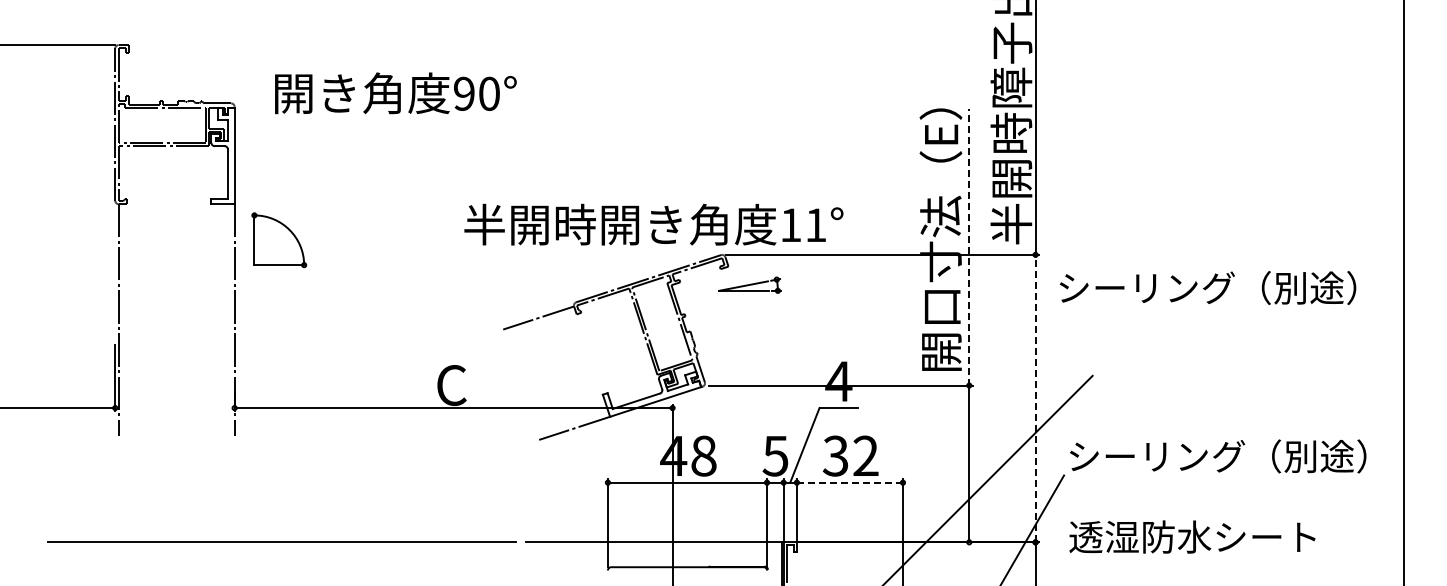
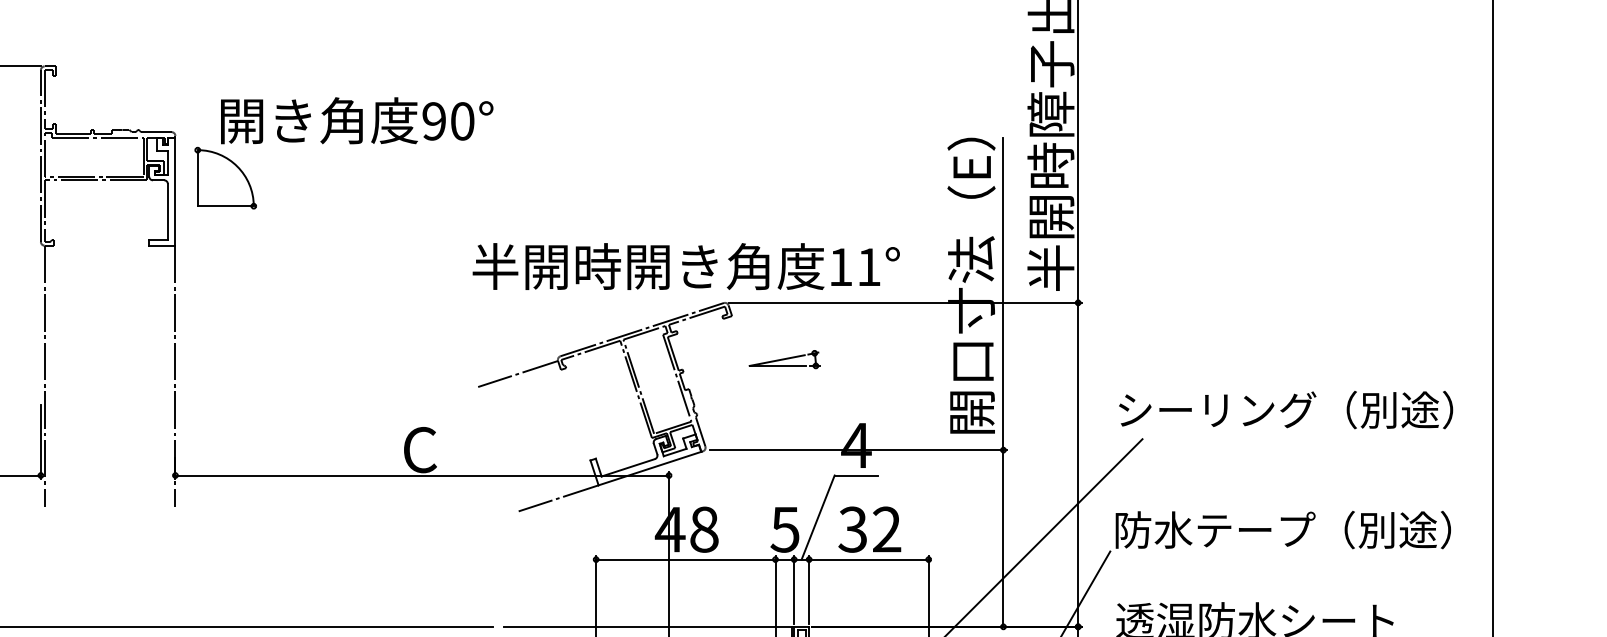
text: (653, 224) -> (685, 266), moved
part: (279, 240) -> (225, 178), moved
line: (969, 246) -> (1003, 293), dashed -> solid
part: (749, 284) -> (783, 358), moved
text: (1207, 287) -> (1285, 409), moved
line: (1035, 398) -> (1078, 464), dashed -> solid
text: (1157, 456) -> (1215, 530), シーリング（別途） -> 防水テープ（別途）
line: (849, 482) -> (868, 559), dashed -> solid

